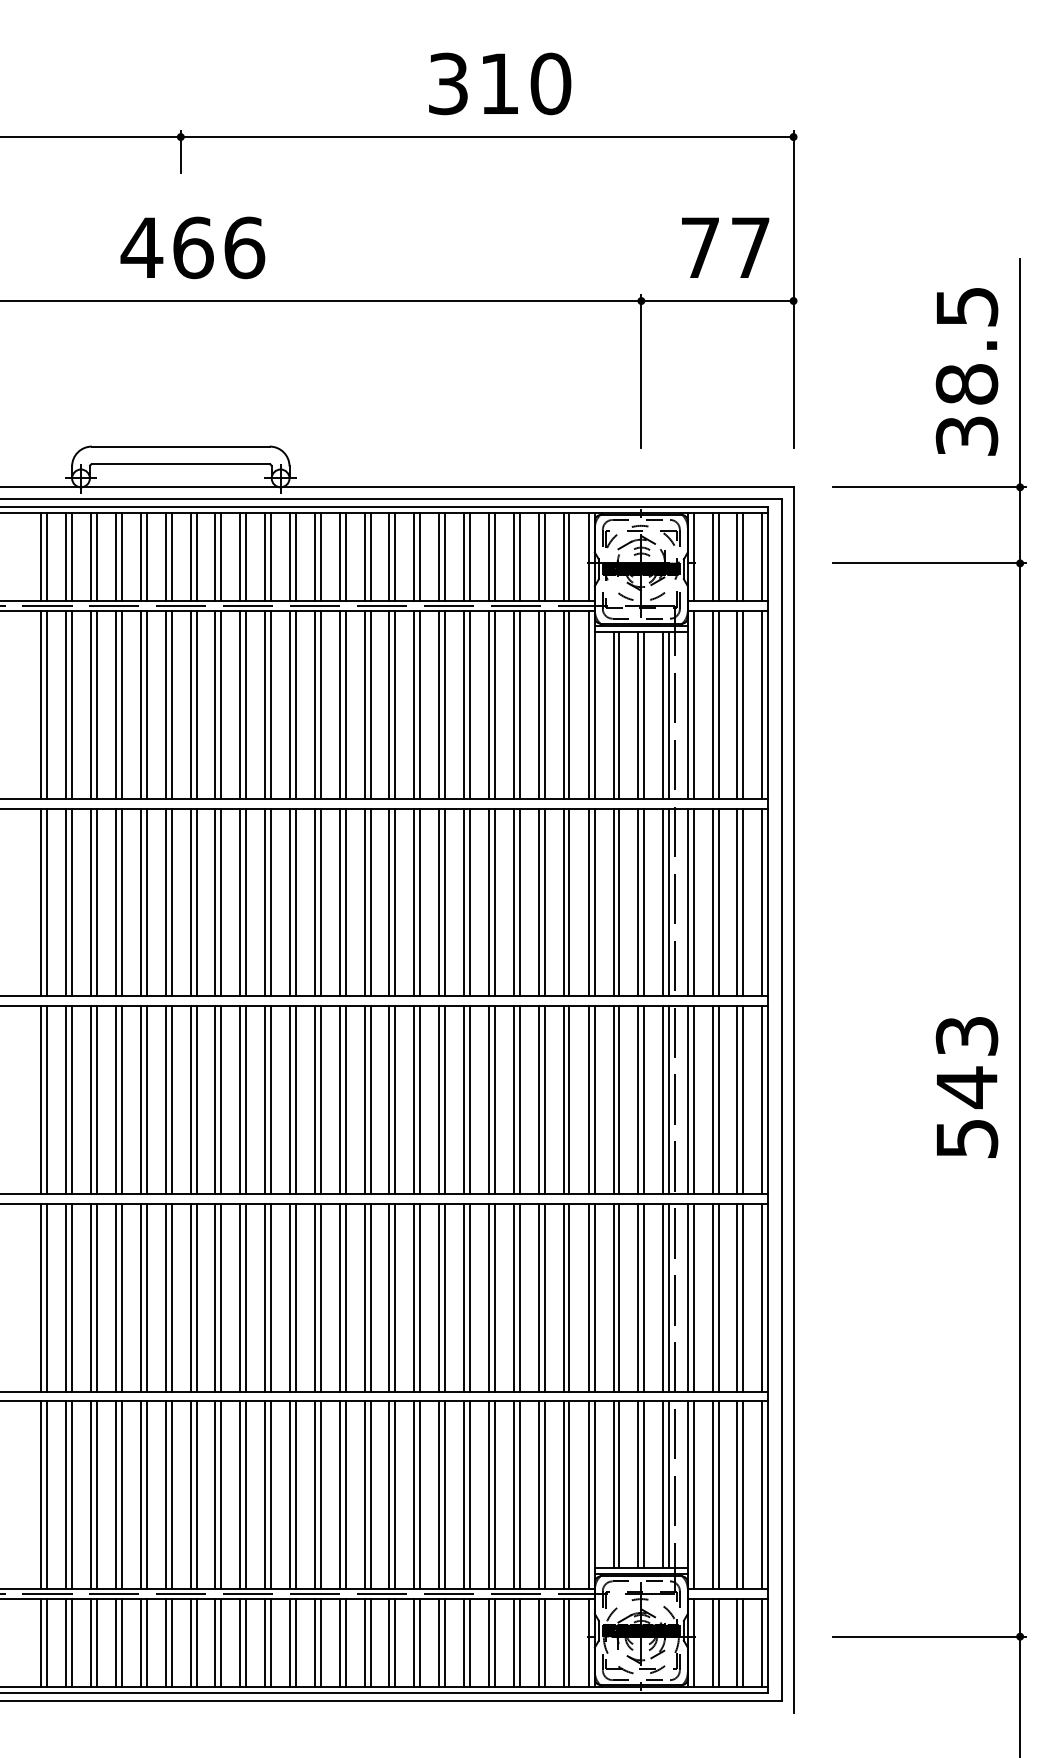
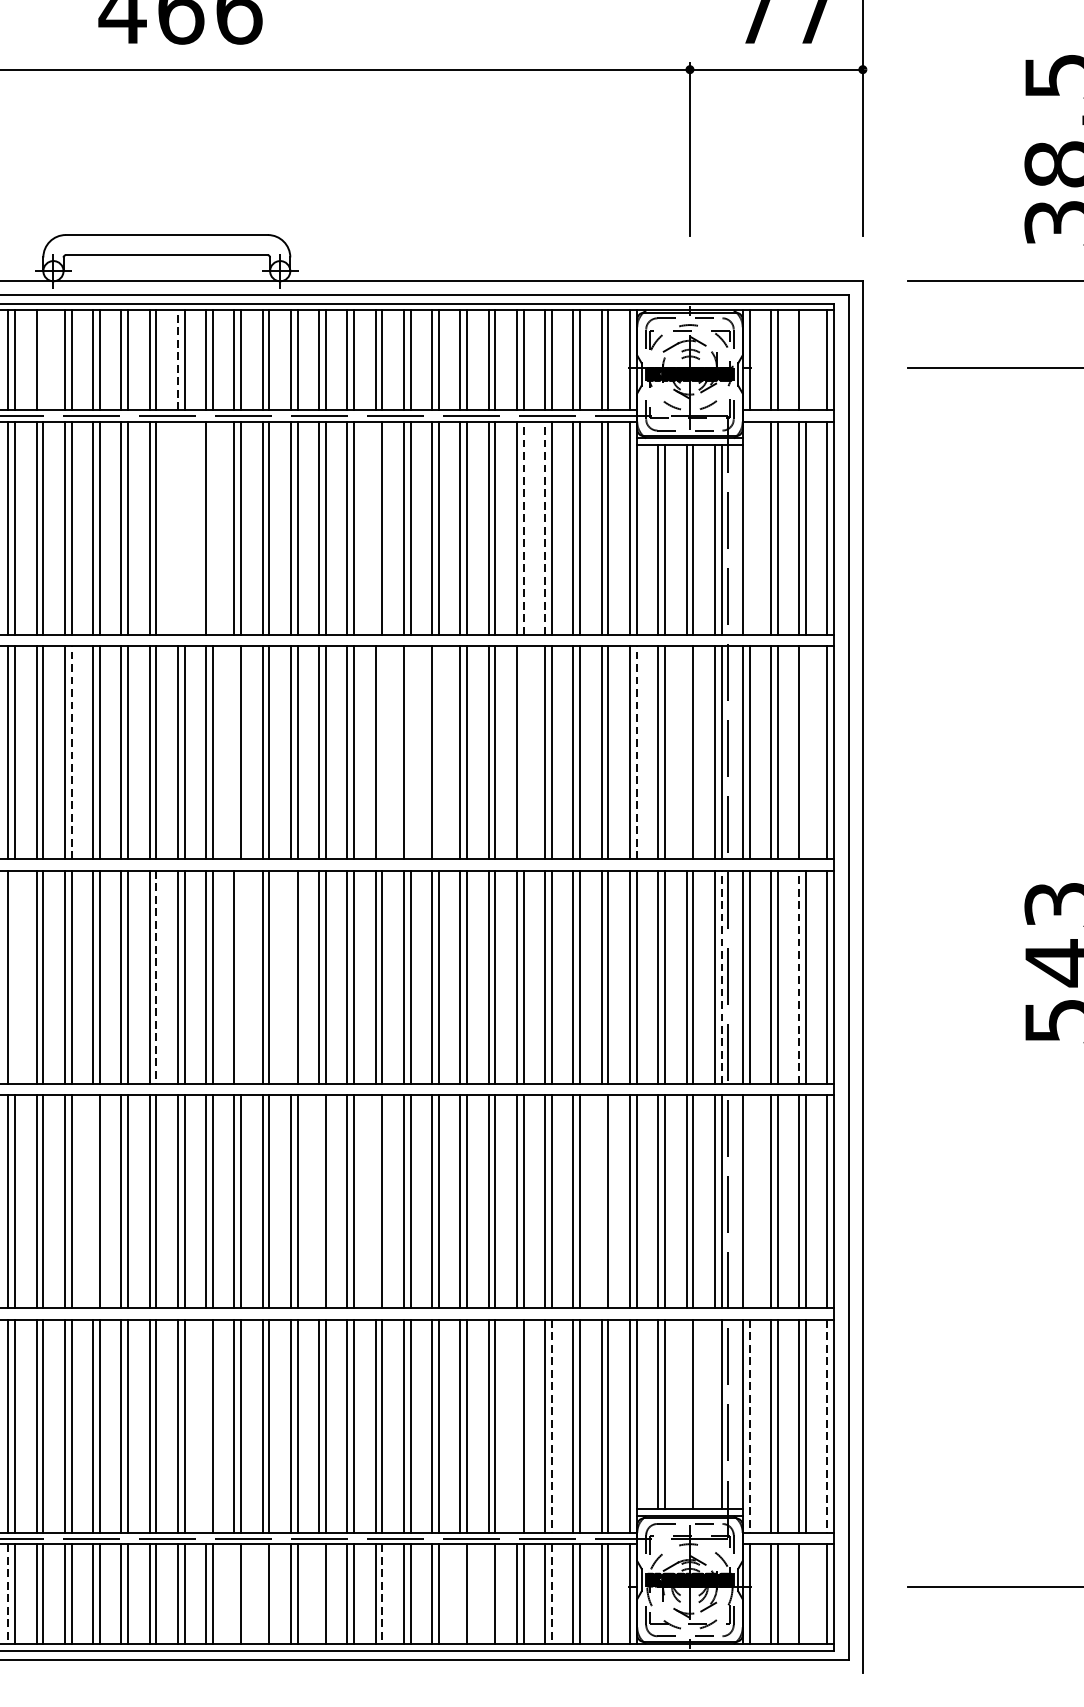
line: (72, 556) -> (43, 359), removed
line: (190, 556) -> (177, 359), solid -> dashed
line: (743, 556) -> (805, 359), removed
line: (190, 704) -> (177, 527), removed
line: (196, 704) -> (184, 527), removed
line: (221, 704) -> (213, 527), removed
line: (364, 704) -> (375, 527), removed
line: (494, 704) -> (523, 527), solid -> dashed
line: (513, 704) -> (544, 527), solid -> dashed
line: (694, 704) -> (750, 527), removed
line: (97, 902) -> (72, 752), solid -> dashed
line: (240, 902) -> (234, 752), removed
line: (370, 902) -> (382, 752), removed
line: (395, 902) -> (410, 752), removed
line: (420, 902) -> (439, 752), removed
line: (494, 902) -> (523, 752), removed
line: (594, 902) -> (636, 752), solid -> dashed
line: (638, 902) -> (686, 752), removed
line: (743, 902) -> (805, 752), removed
line: (47, 1099) -> (15, 976), removed
line: (246, 1099) -> (241, 976), removed
line: (290, 1099) -> (291, 976), removed
line: (171, 1100) -> (156, 977), solid -> dashed
line: (669, 1100) -> (721, 977), solid -> dashed
line: (737, 1100) -> (799, 977), solid -> dashed
line: (115, 1297) -> (92, 1201), removed
line: (314, 1297) -> (318, 1201), removed
line: (364, 1297) -> (375, 1201), removed
line: (563, 1297) -> (601, 1201), removed
line: (694, 1297) -> (750, 1201), removed
line: (638, 1484) -> (686, 1413), removed
line: (663, 1484) -> (715, 1413), removed
line: (215, 1495) -> (206, 1426), removed
line: (488, 1495) -> (516, 1426), removed
line: (519, 1495) -> (551, 1426), solid -> dashed
line: (694, 1495) -> (750, 1426), solid -> dashed
line: (761, 1495) -> (826, 1426), solid -> dashed
line: (41, 1643) -> (8, 1594), solid -> dashed
line: (240, 1643) -> (234, 1594), removed
line: (265, 1643) -> (263, 1594), removed
line: (314, 1643) -> (318, 1594), removed
line: (370, 1643) -> (382, 1594), solid -> dashed
line: (439, 1643) -> (460, 1594), removed
line: (464, 1643) -> (489, 1594), removed
line: (519, 1643) -> (551, 1594), solid -> dashed
line: (743, 1643) -> (805, 1594), removed

